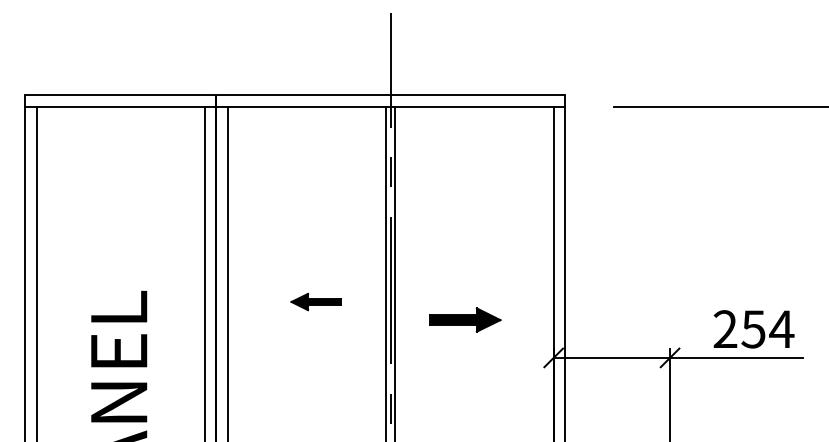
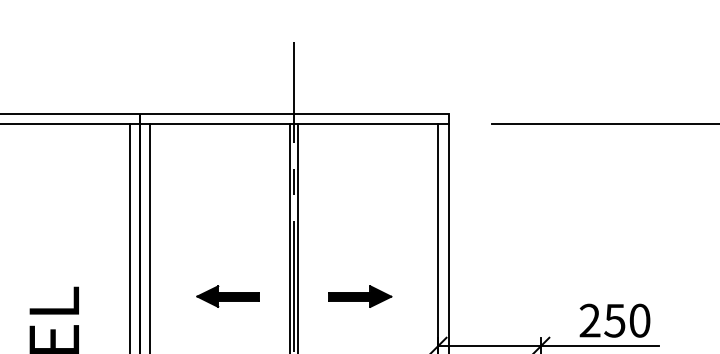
part: (315, 301) -> (227, 296), size x1.43
part: (465, 319) -> (360, 296), moved
text: (781, 329) -> (639, 320), 254 -> 250

